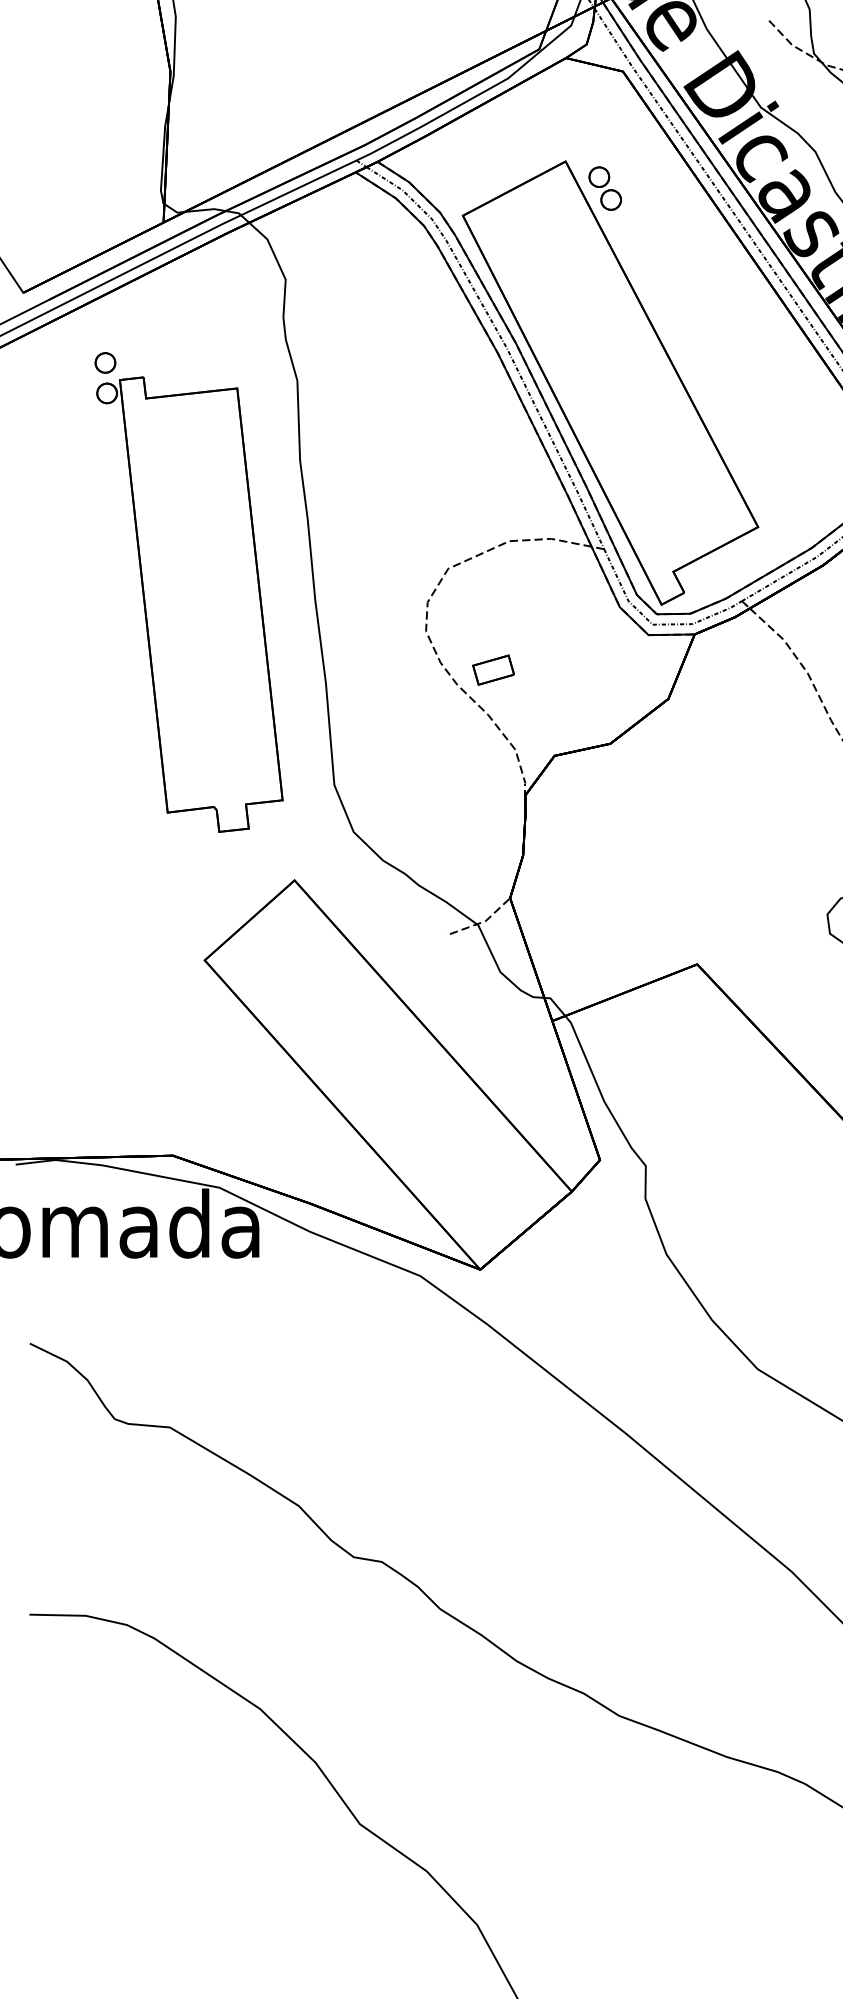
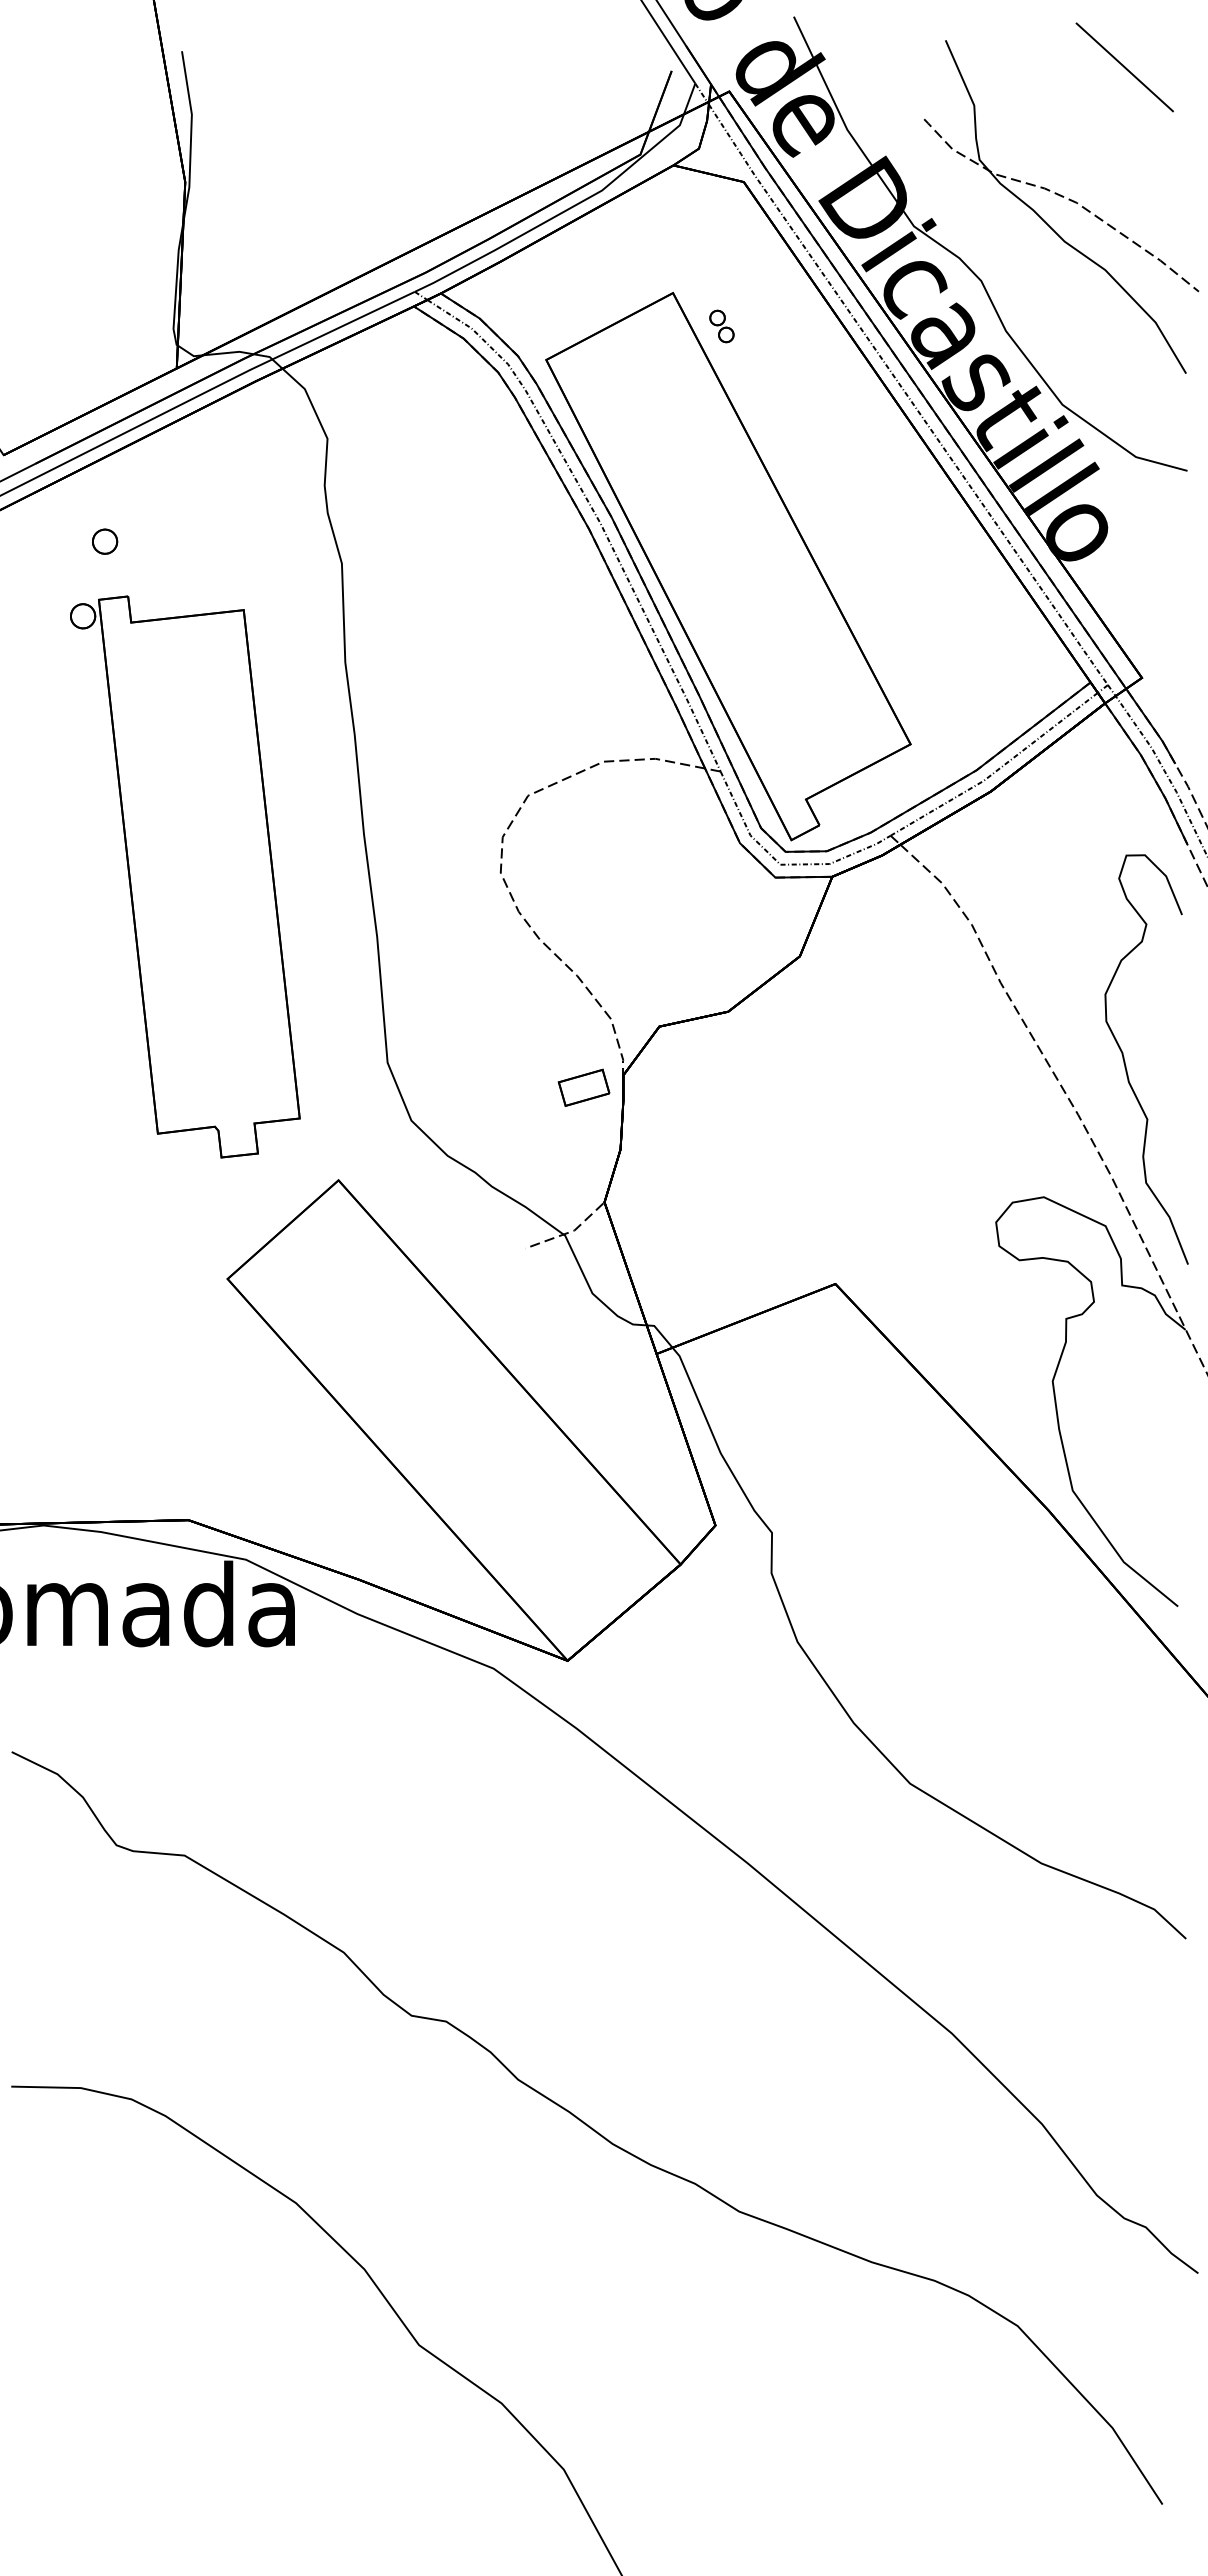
part: (604, 188) -> (721, 326), size x0.6
part: (190, 604) -> (185, 876), moved
part: (493, 669) -> (583, 1087), moved

